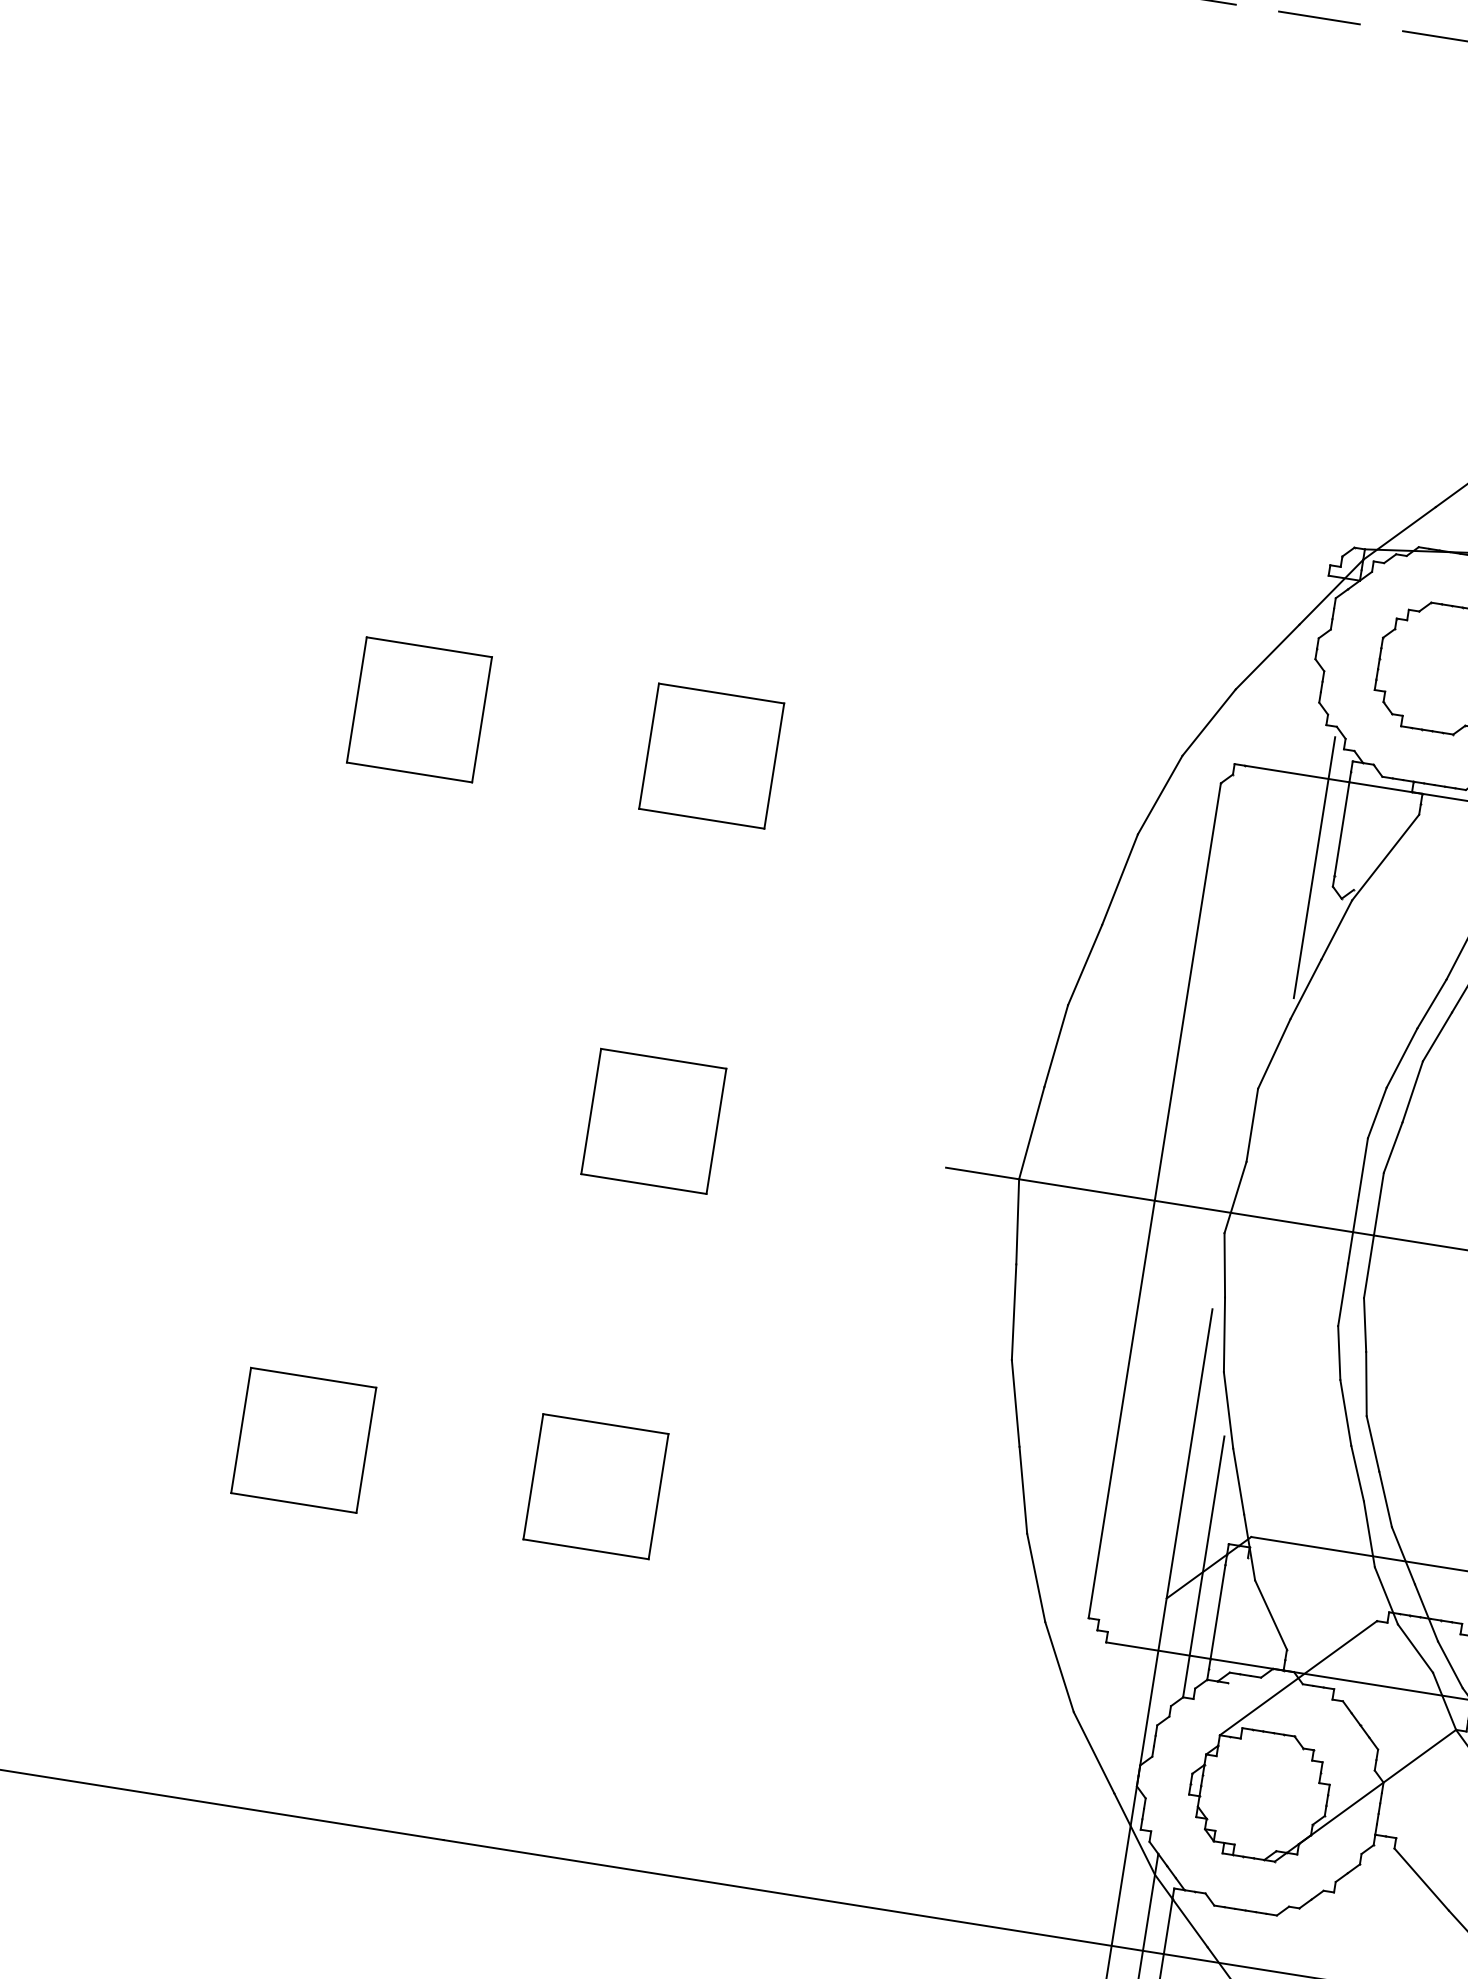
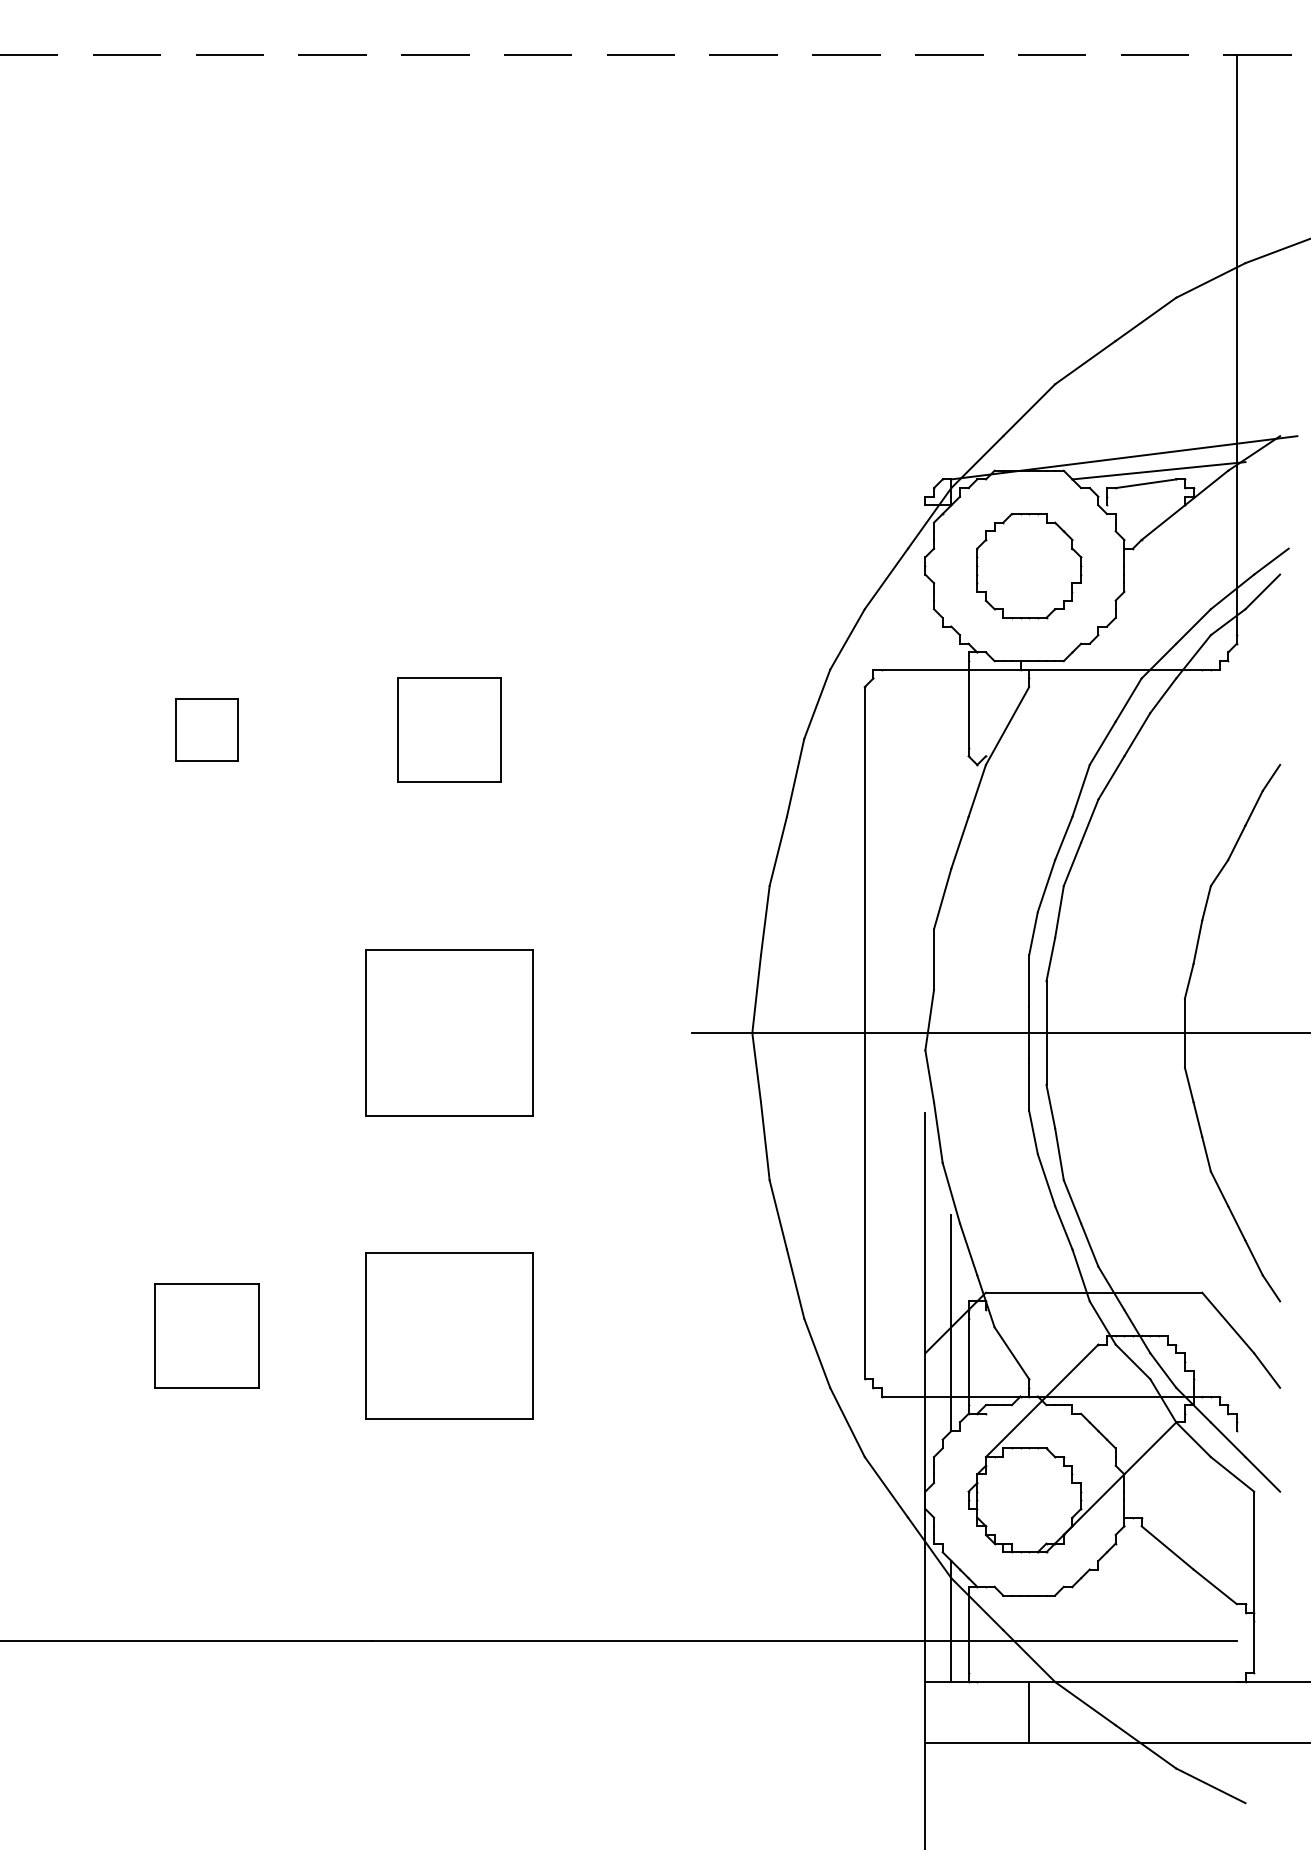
part: (418, 708) -> (206, 729), size x0.6
line: (1314, 867) -> (951, 743), removed
part: (653, 1120) -> (449, 1032), size x1.6
part: (596, 1486) -> (449, 1335), size x1.6

